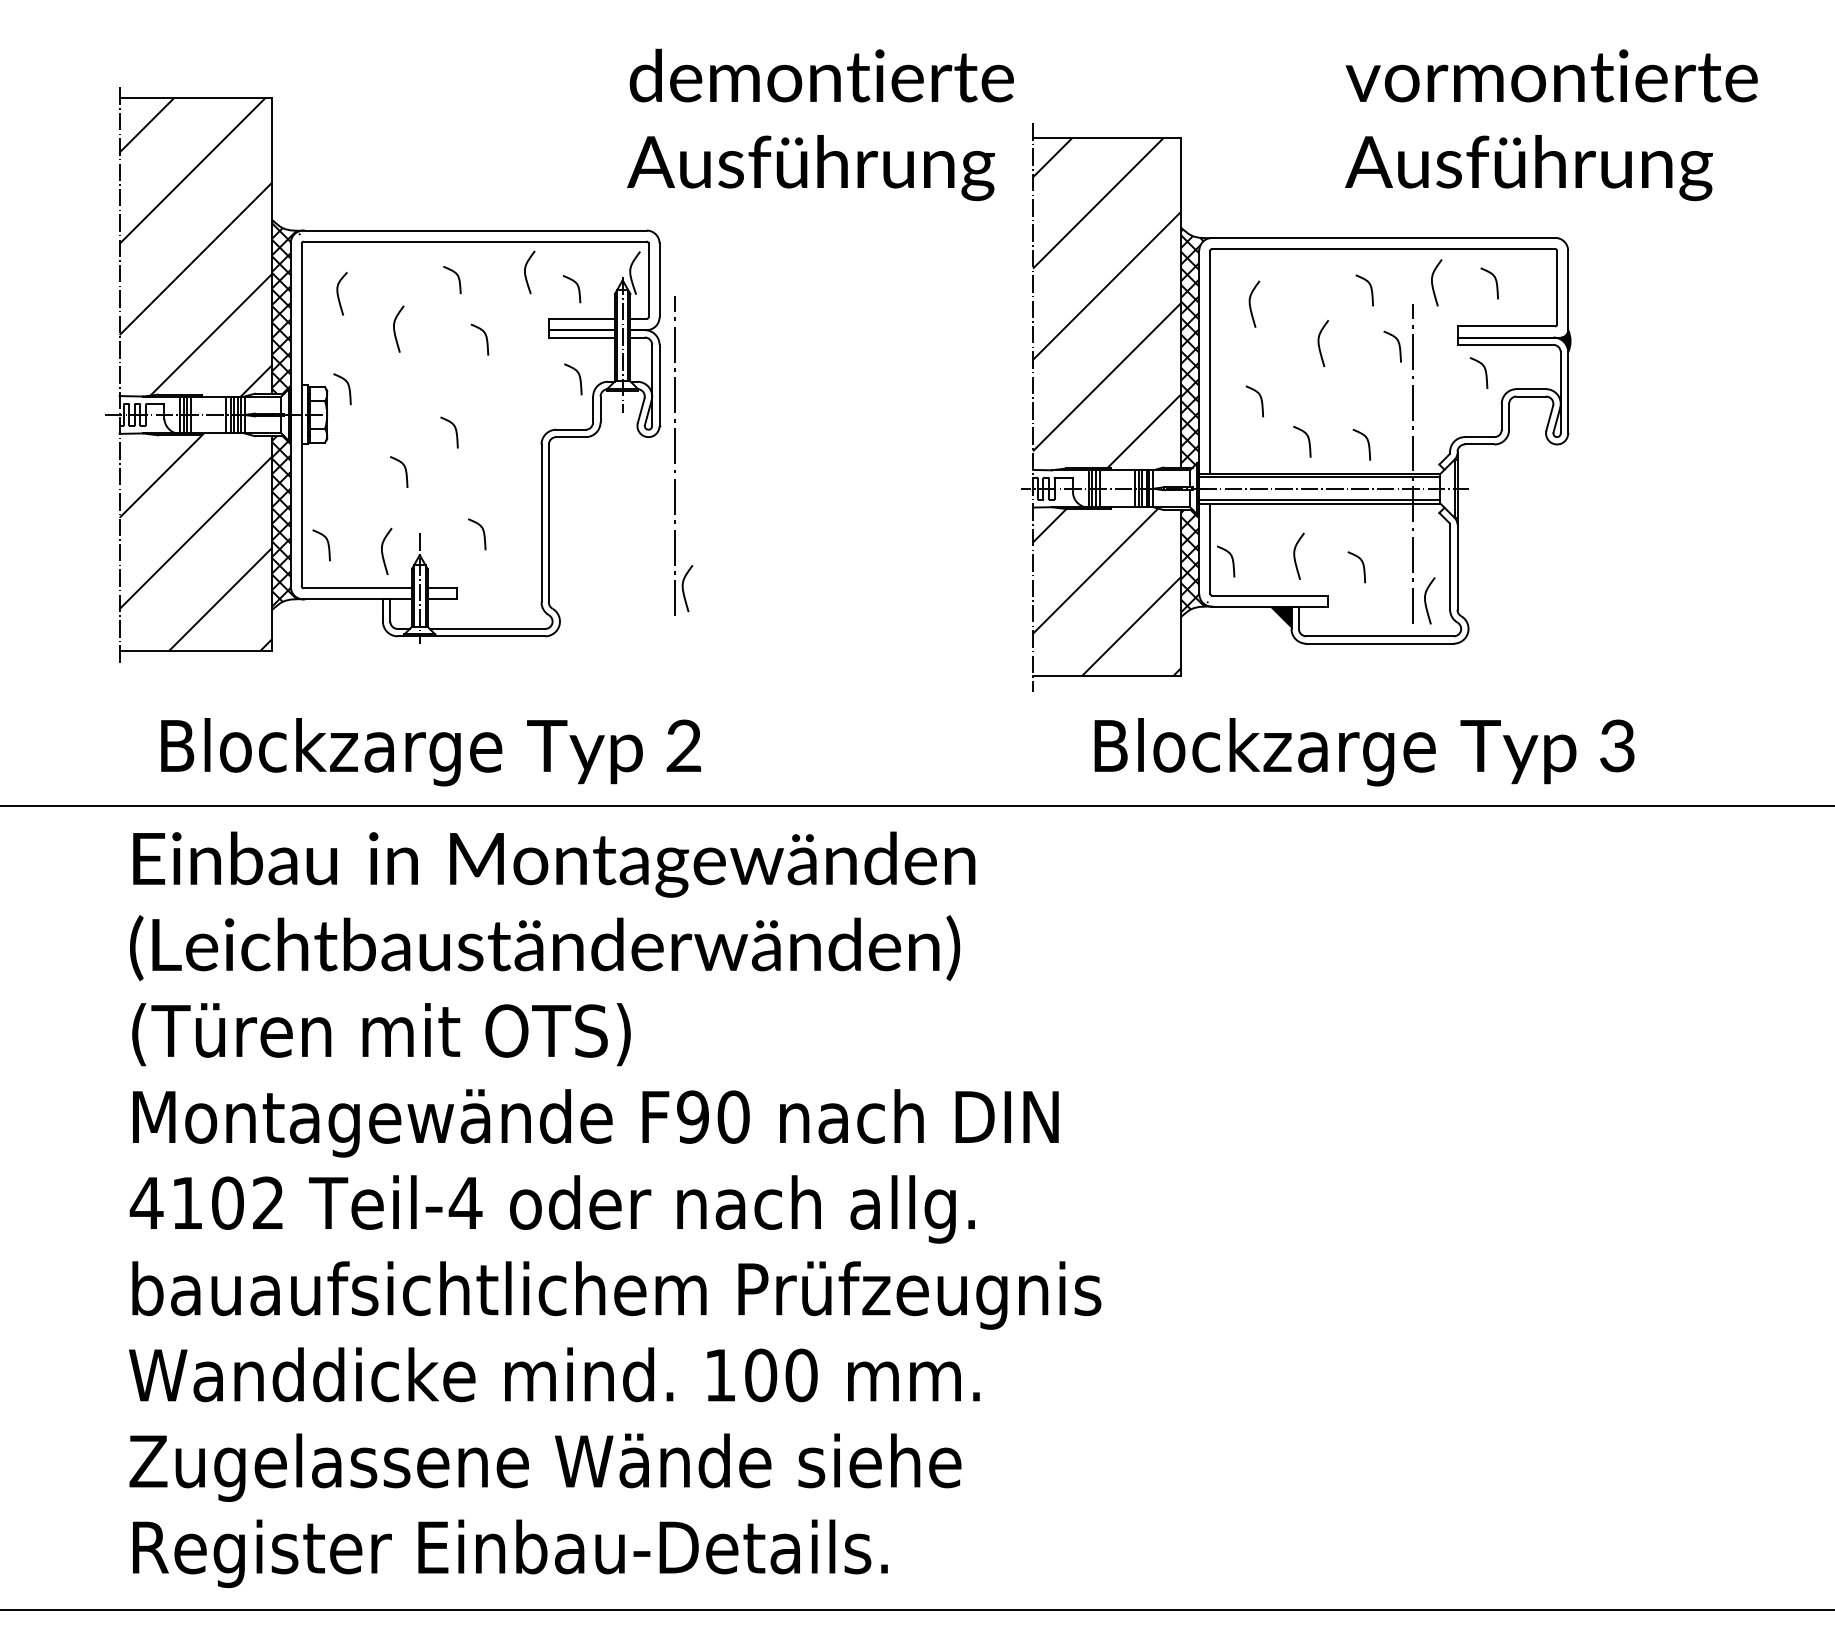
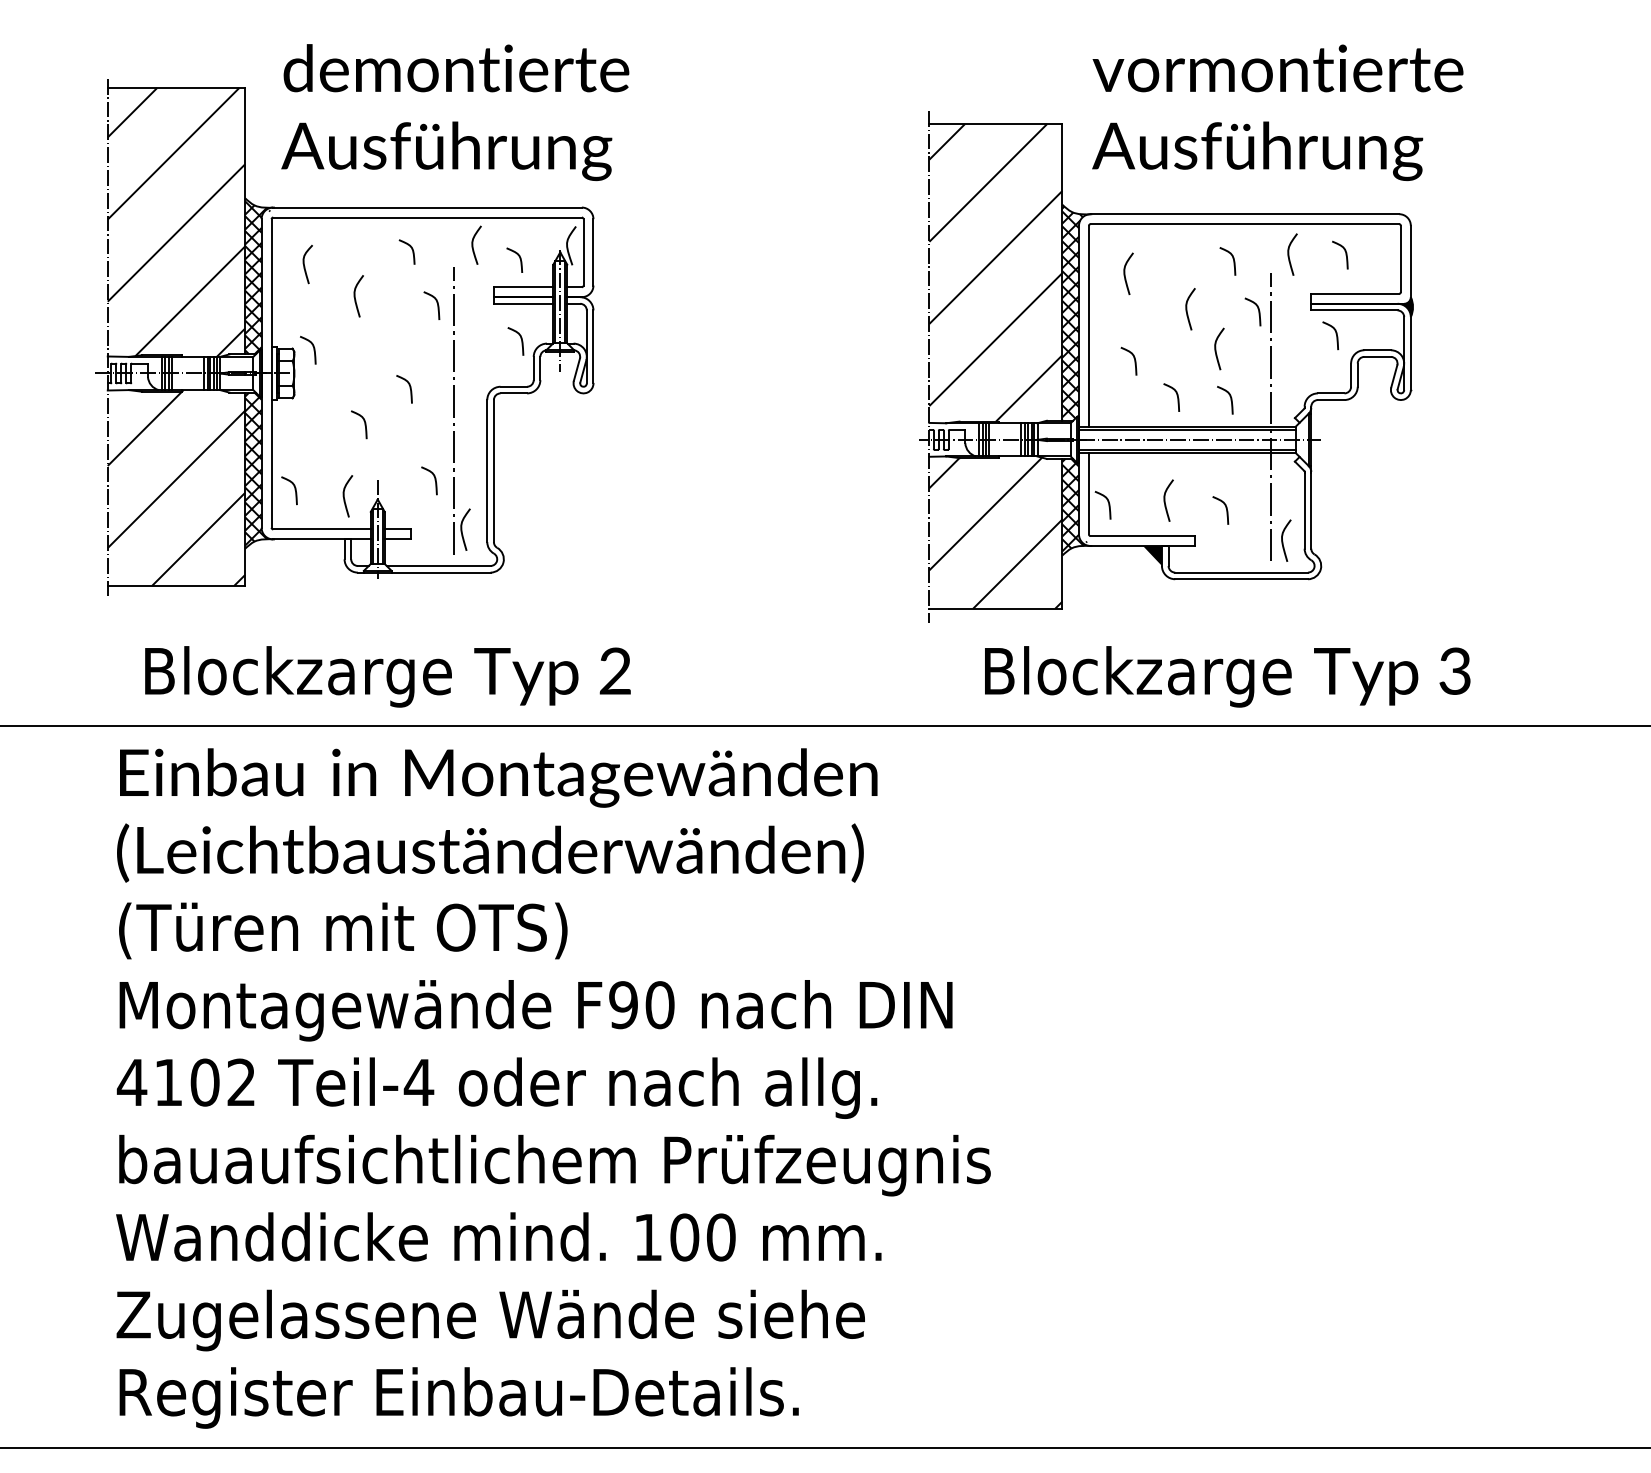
text: (820, 124) -> (455, 112), moved
text: (1551, 124) -> (1277, 112), moved
curve: (1352, 387) -> (1216, 348), added
part: (675, 456) -> (454, 410), moved

